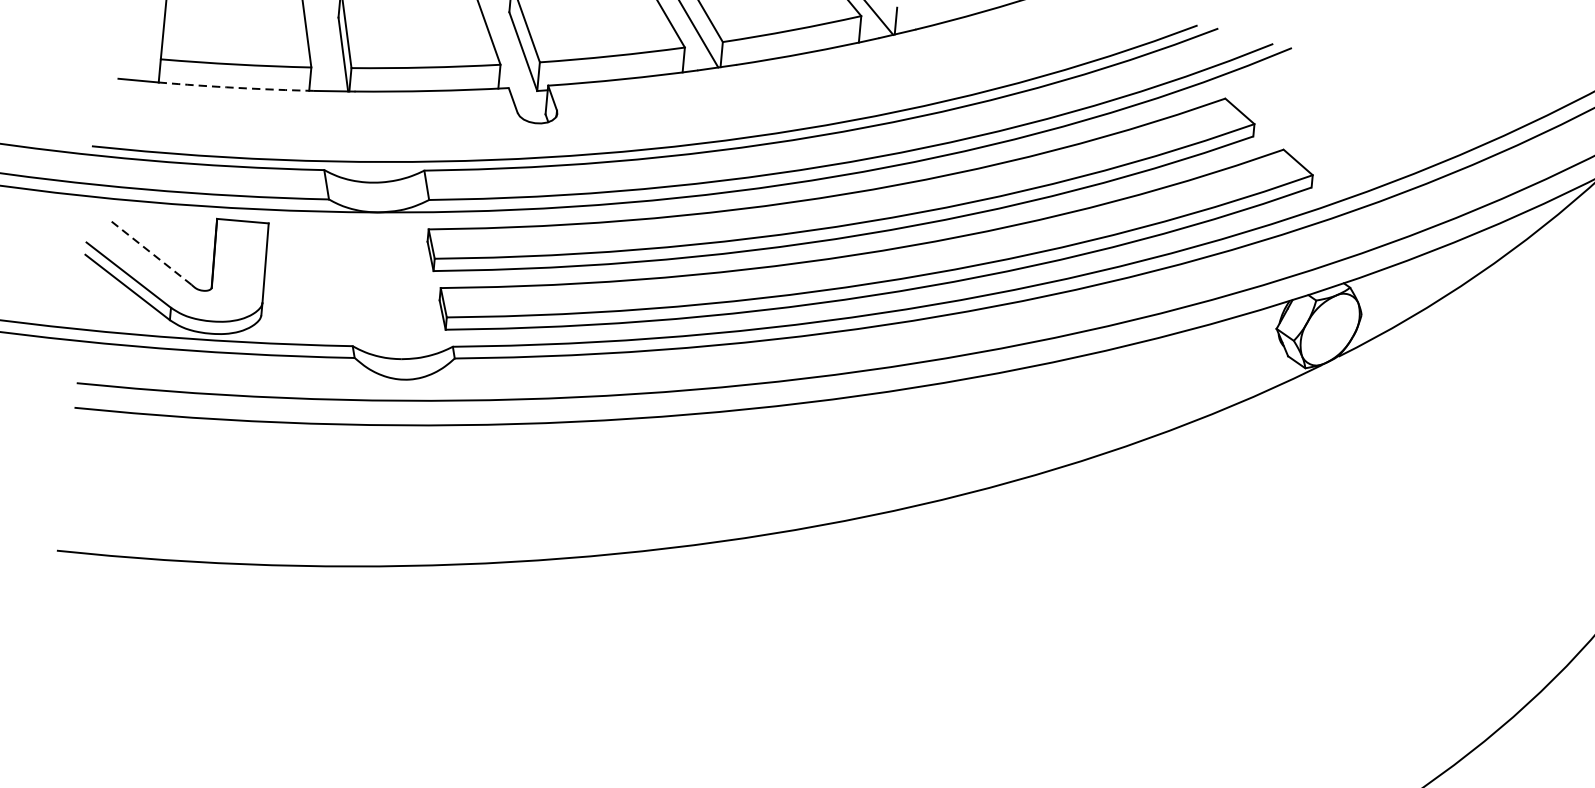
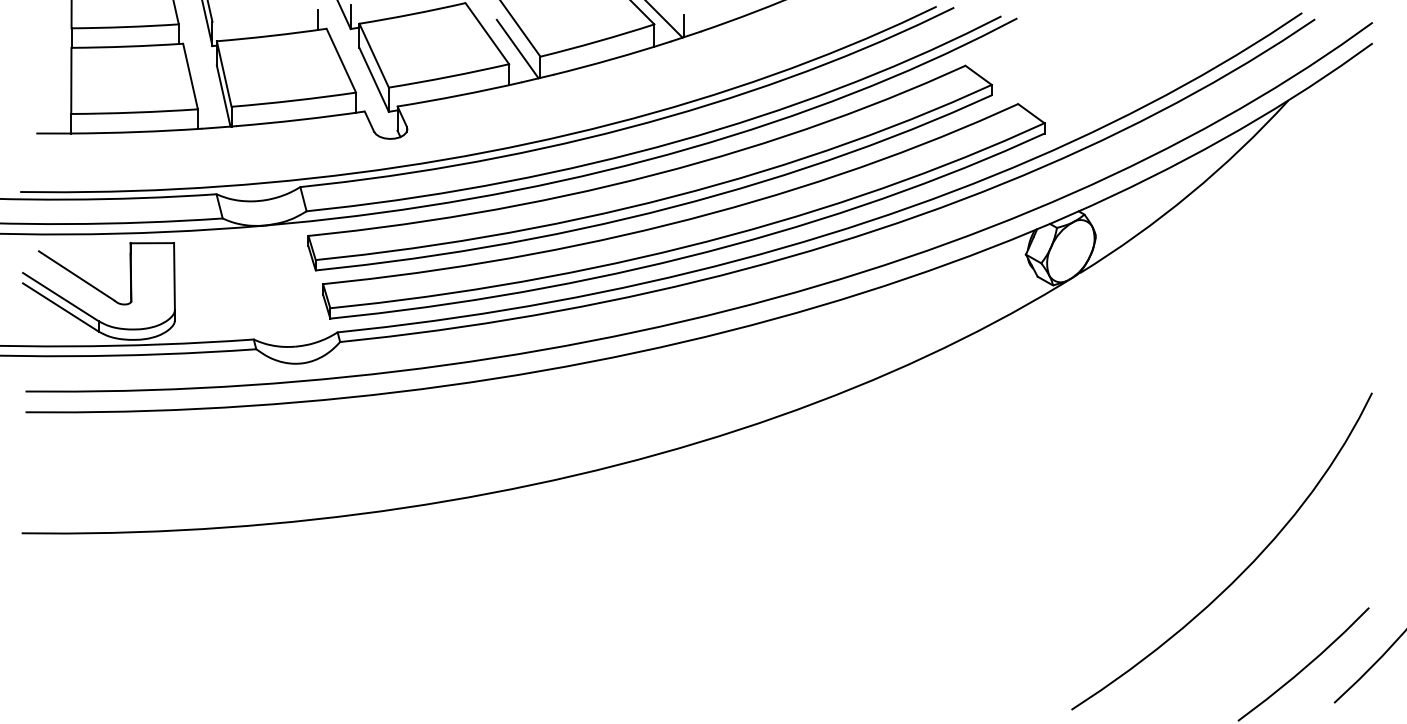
arc: (236, 88) -> (136, 132), dashed -> solid
line: (149, 251) -> (76, 275), dashed -> solid

